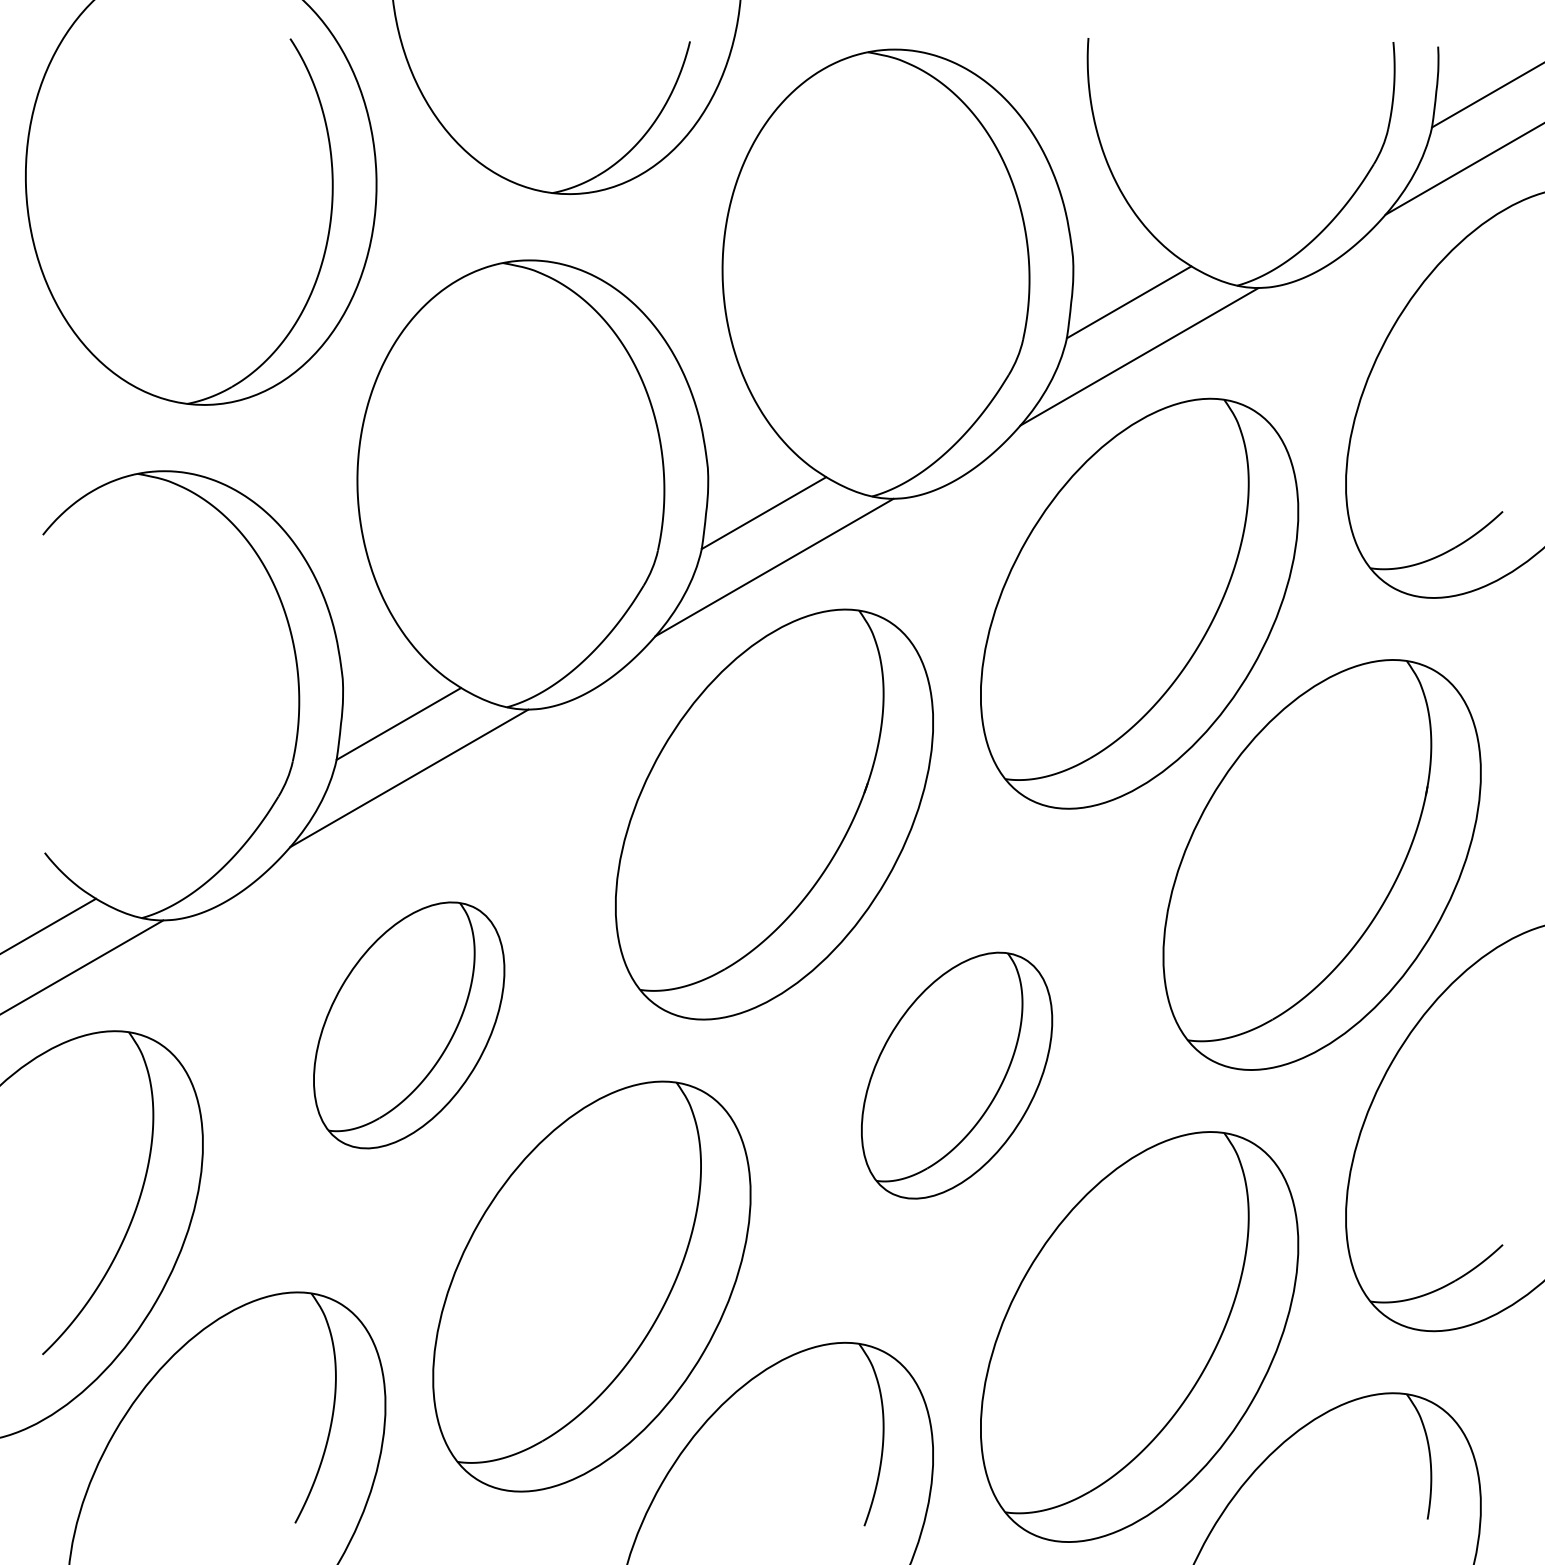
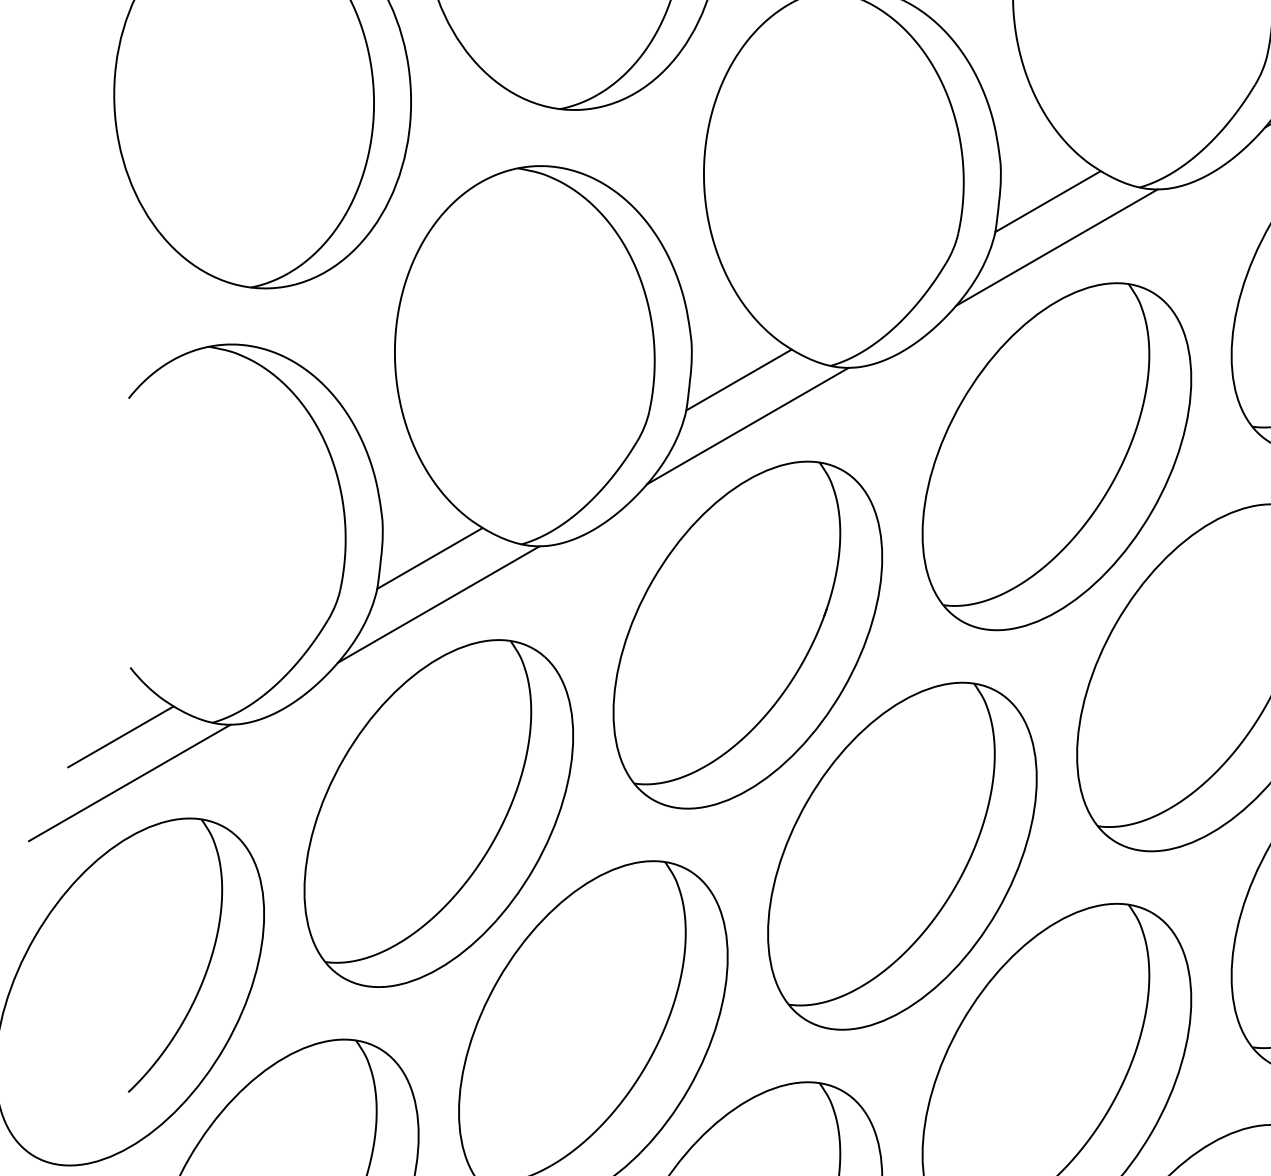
part: (408, 1025) -> (438, 813), size x1.67
part: (956, 1075) -> (901, 855), size x1.67

